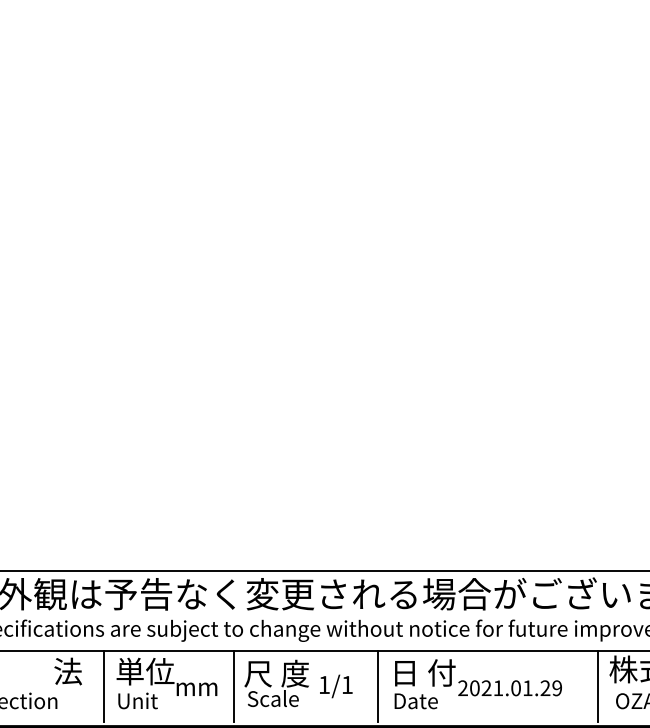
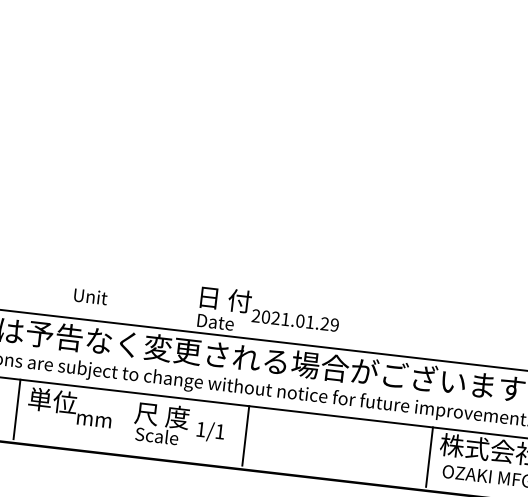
text: (477, 684) -> (268, 314), moved
line: (233, 685) -> (125, 421), removed
text: (137, 700) -> (90, 296), moved

